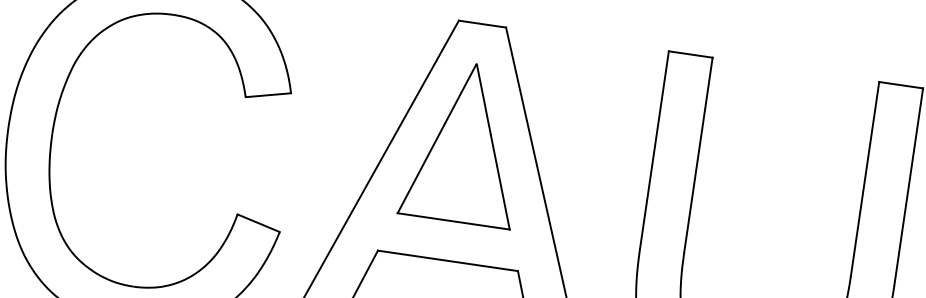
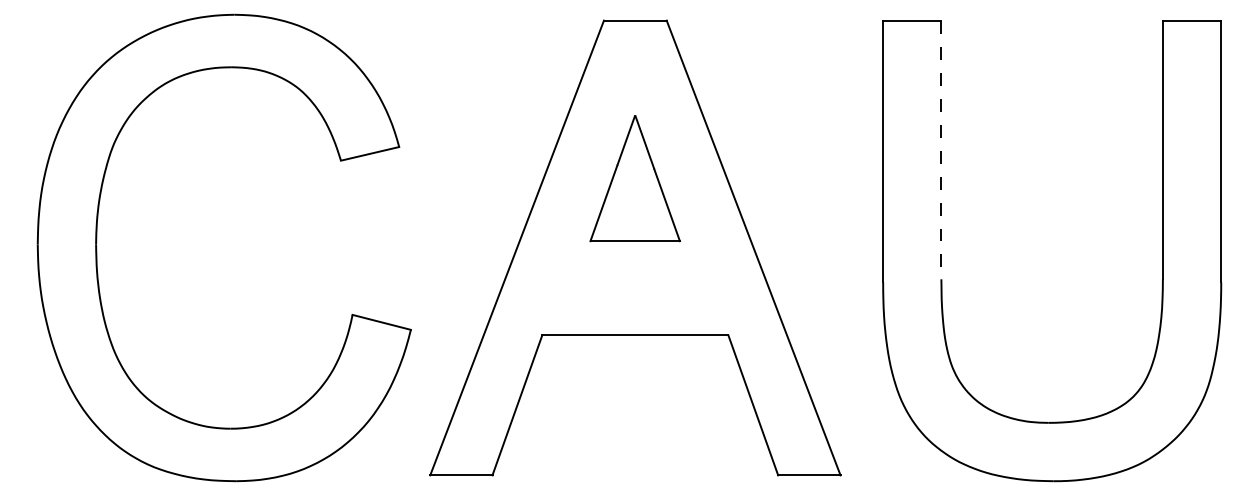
part: (464, 142) -> (634, 178), size x0.6
line: (698, 155) -> (941, 150), solid -> dashed

